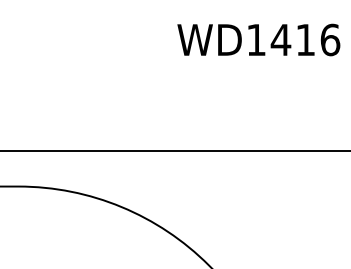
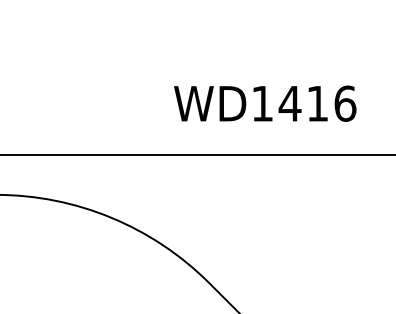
text: (259, 39) -> (265, 103), moved

